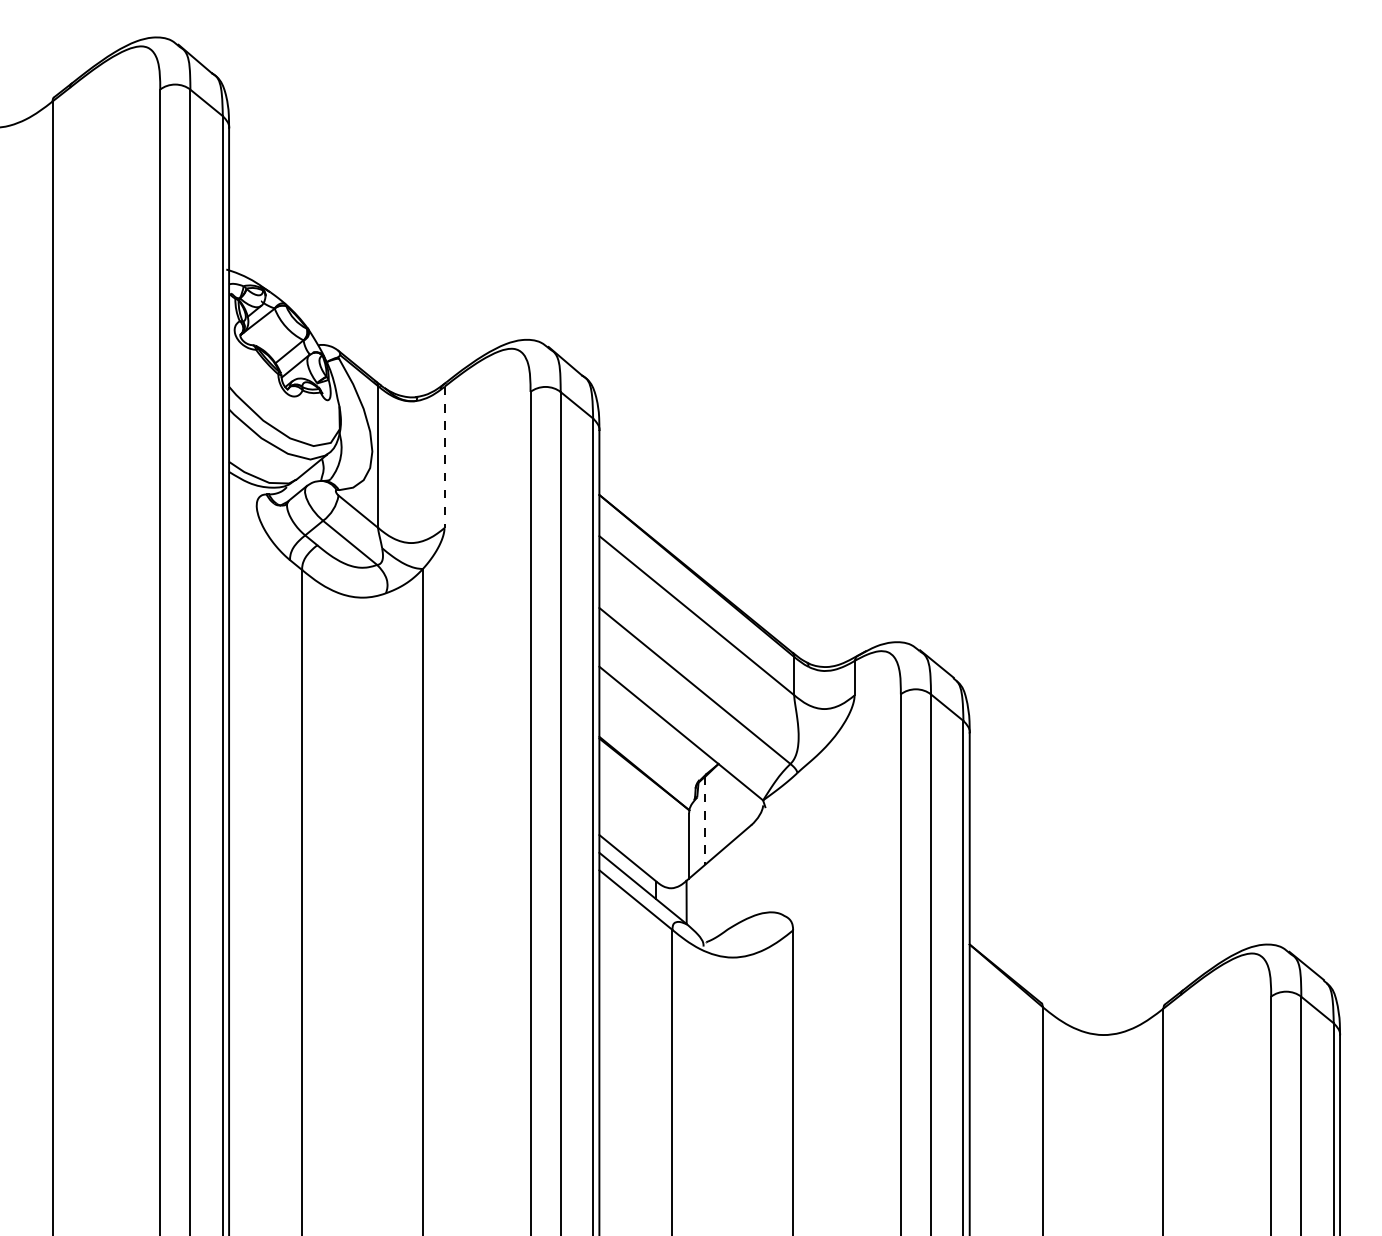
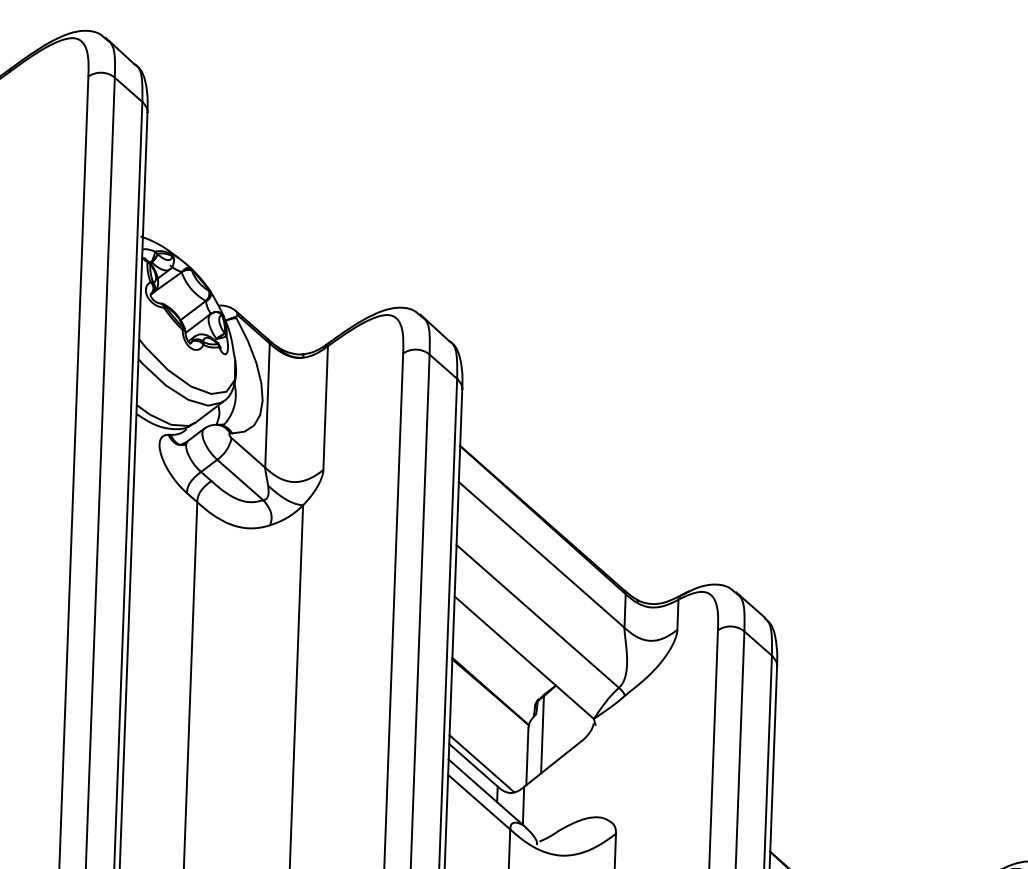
line: (444, 457) -> (325, 408), dashed -> solid
line: (705, 820) -> (542, 734), dashed -> solid
line: (637, 856) -> (481, 764), added

